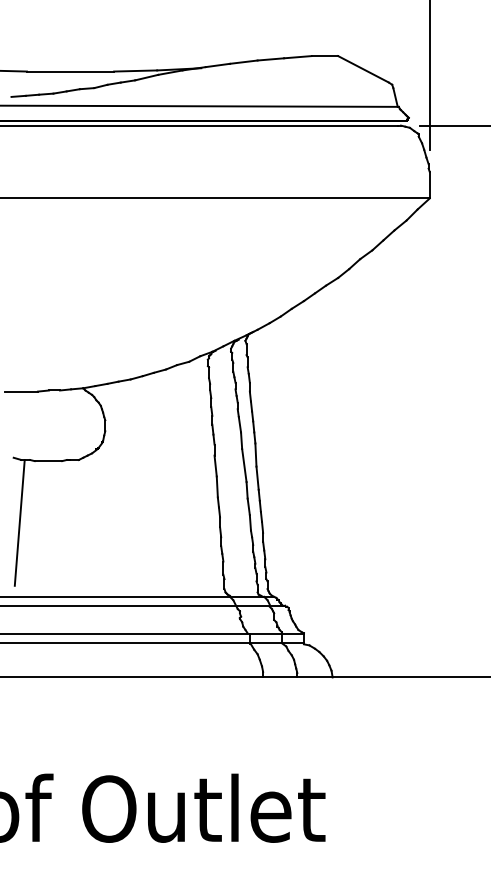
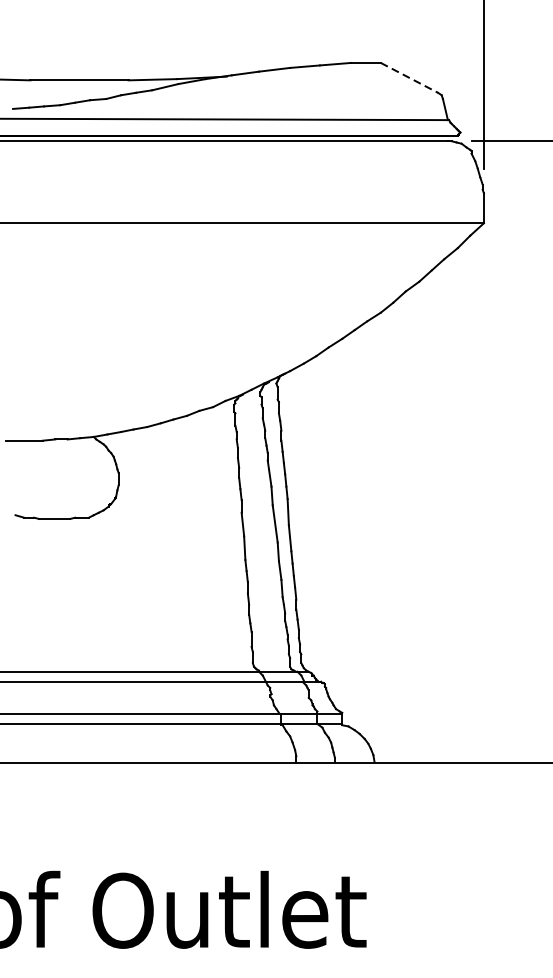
line: (363, 69) -> (409, 78), solid -> dashed
line: (19, 522) -> (22, 588), removed

